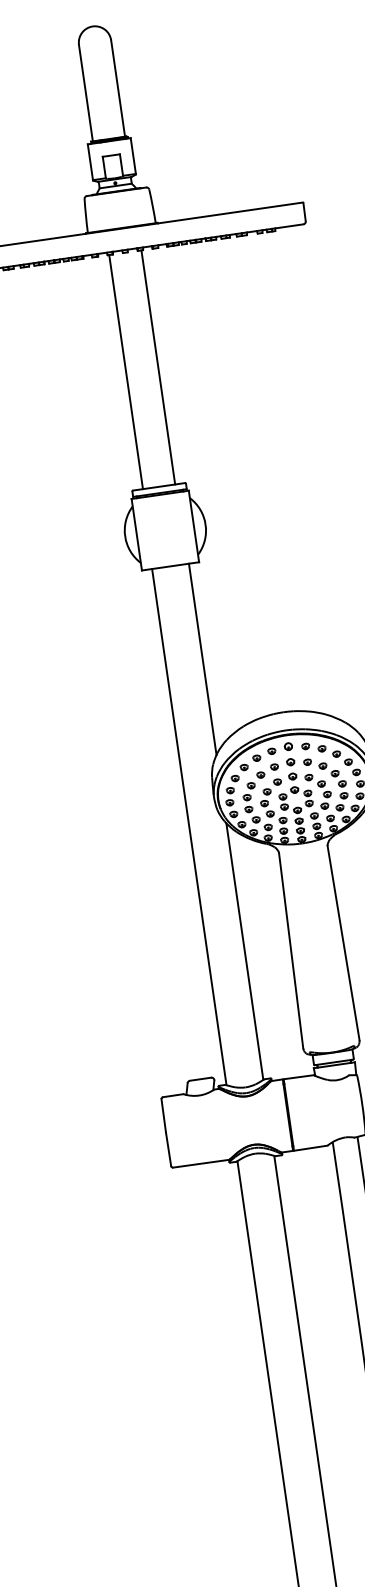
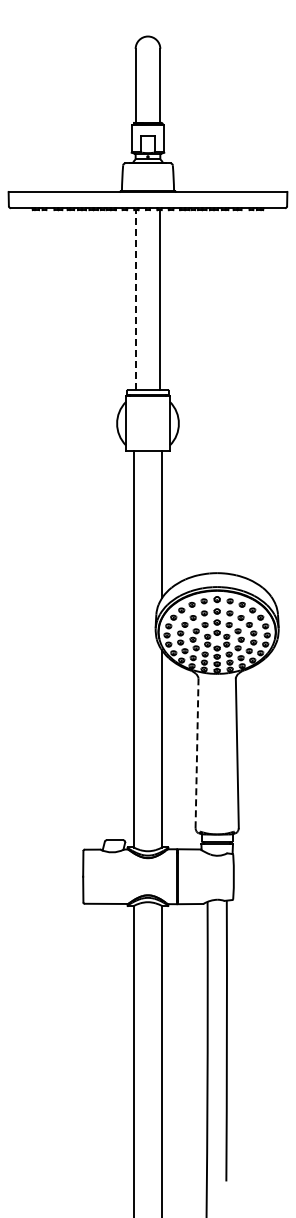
line: (126, 372) -> (135, 300), solid -> dashed
line: (291, 950) -> (197, 753), solid -> dashed

